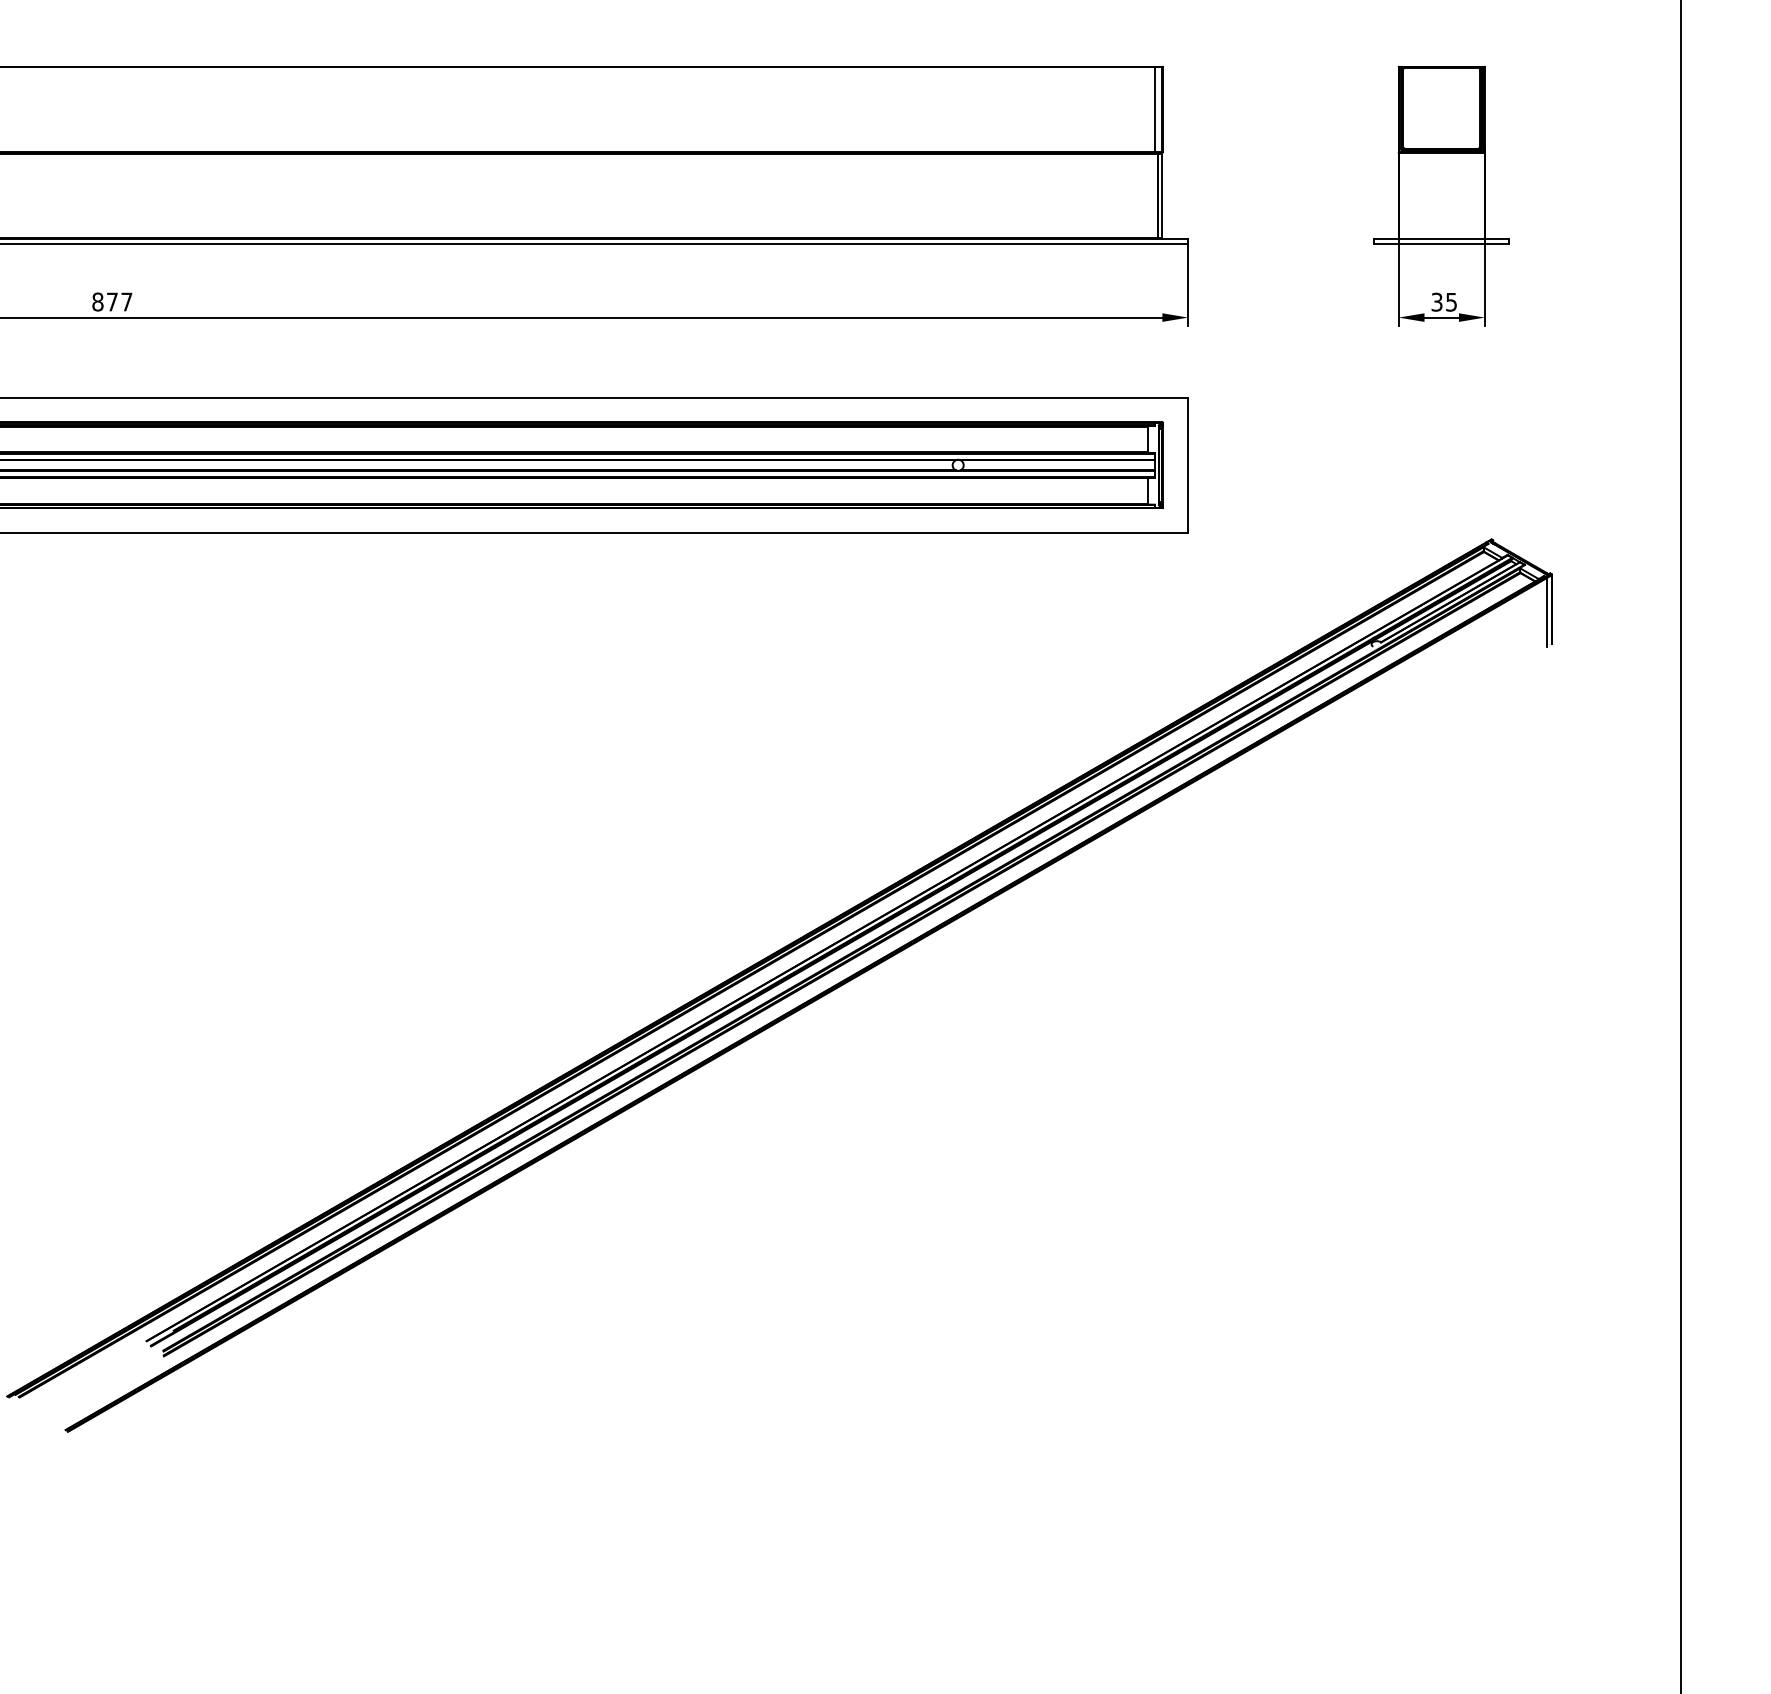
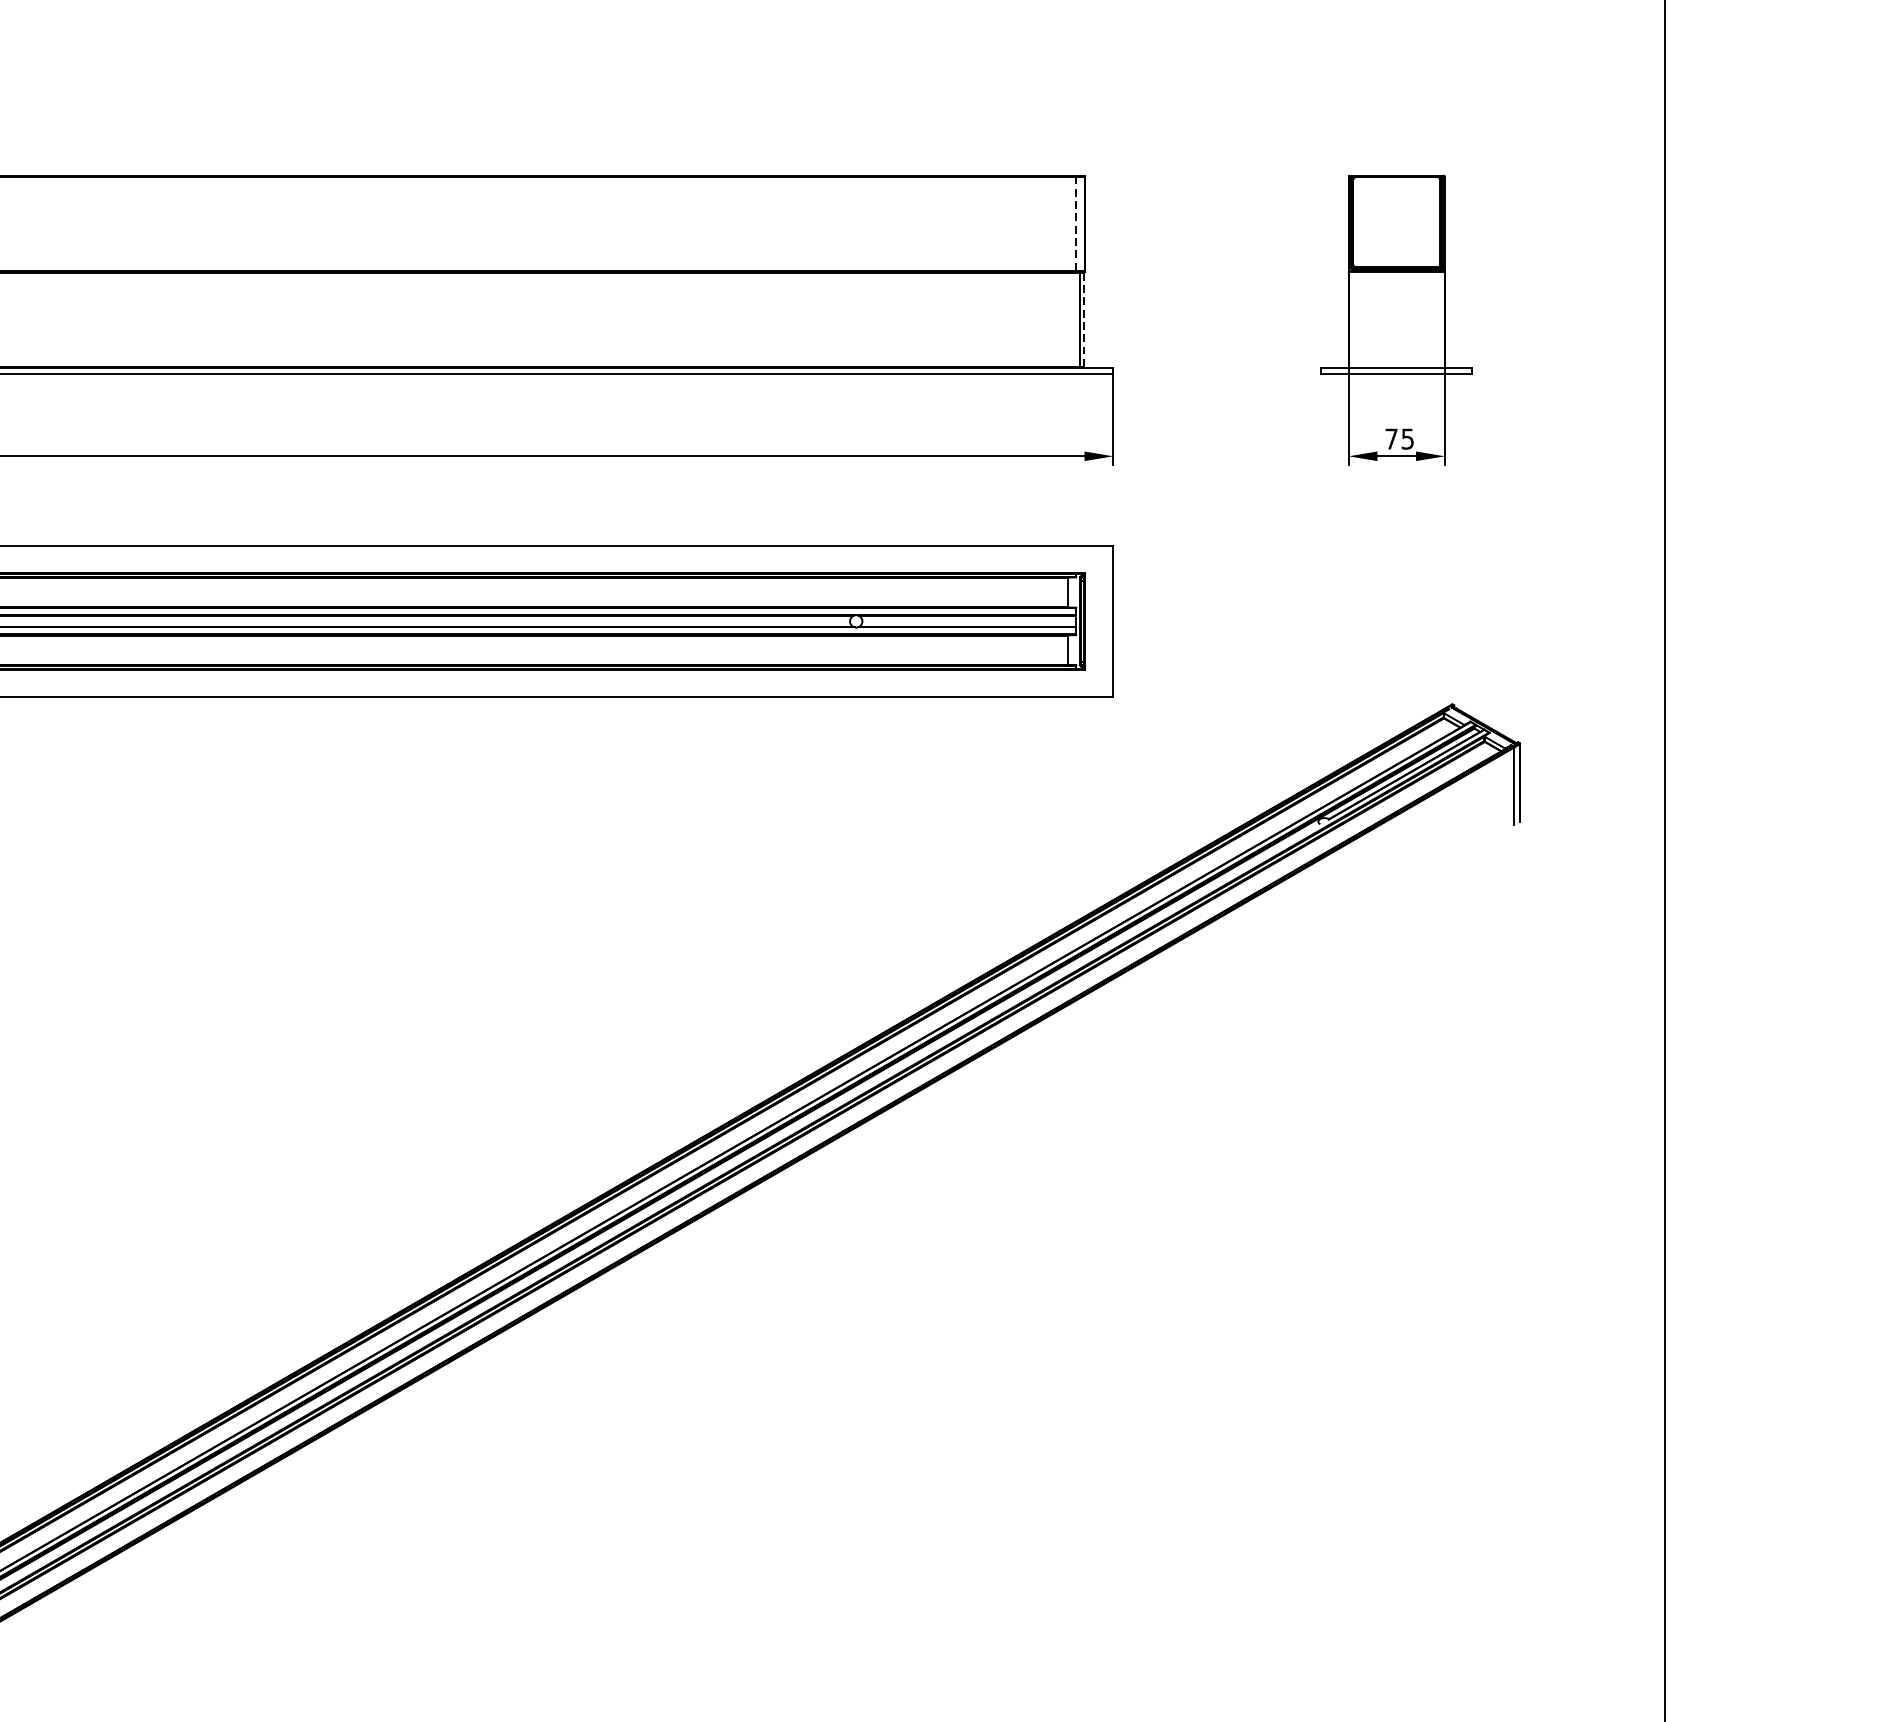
line: (1155, 110) -> (1076, 224), solid -> dashed
line: (1162, 196) -> (1084, 320), solid -> dashed
text: (1436, 301) -> (1390, 438), 35 -> 75

